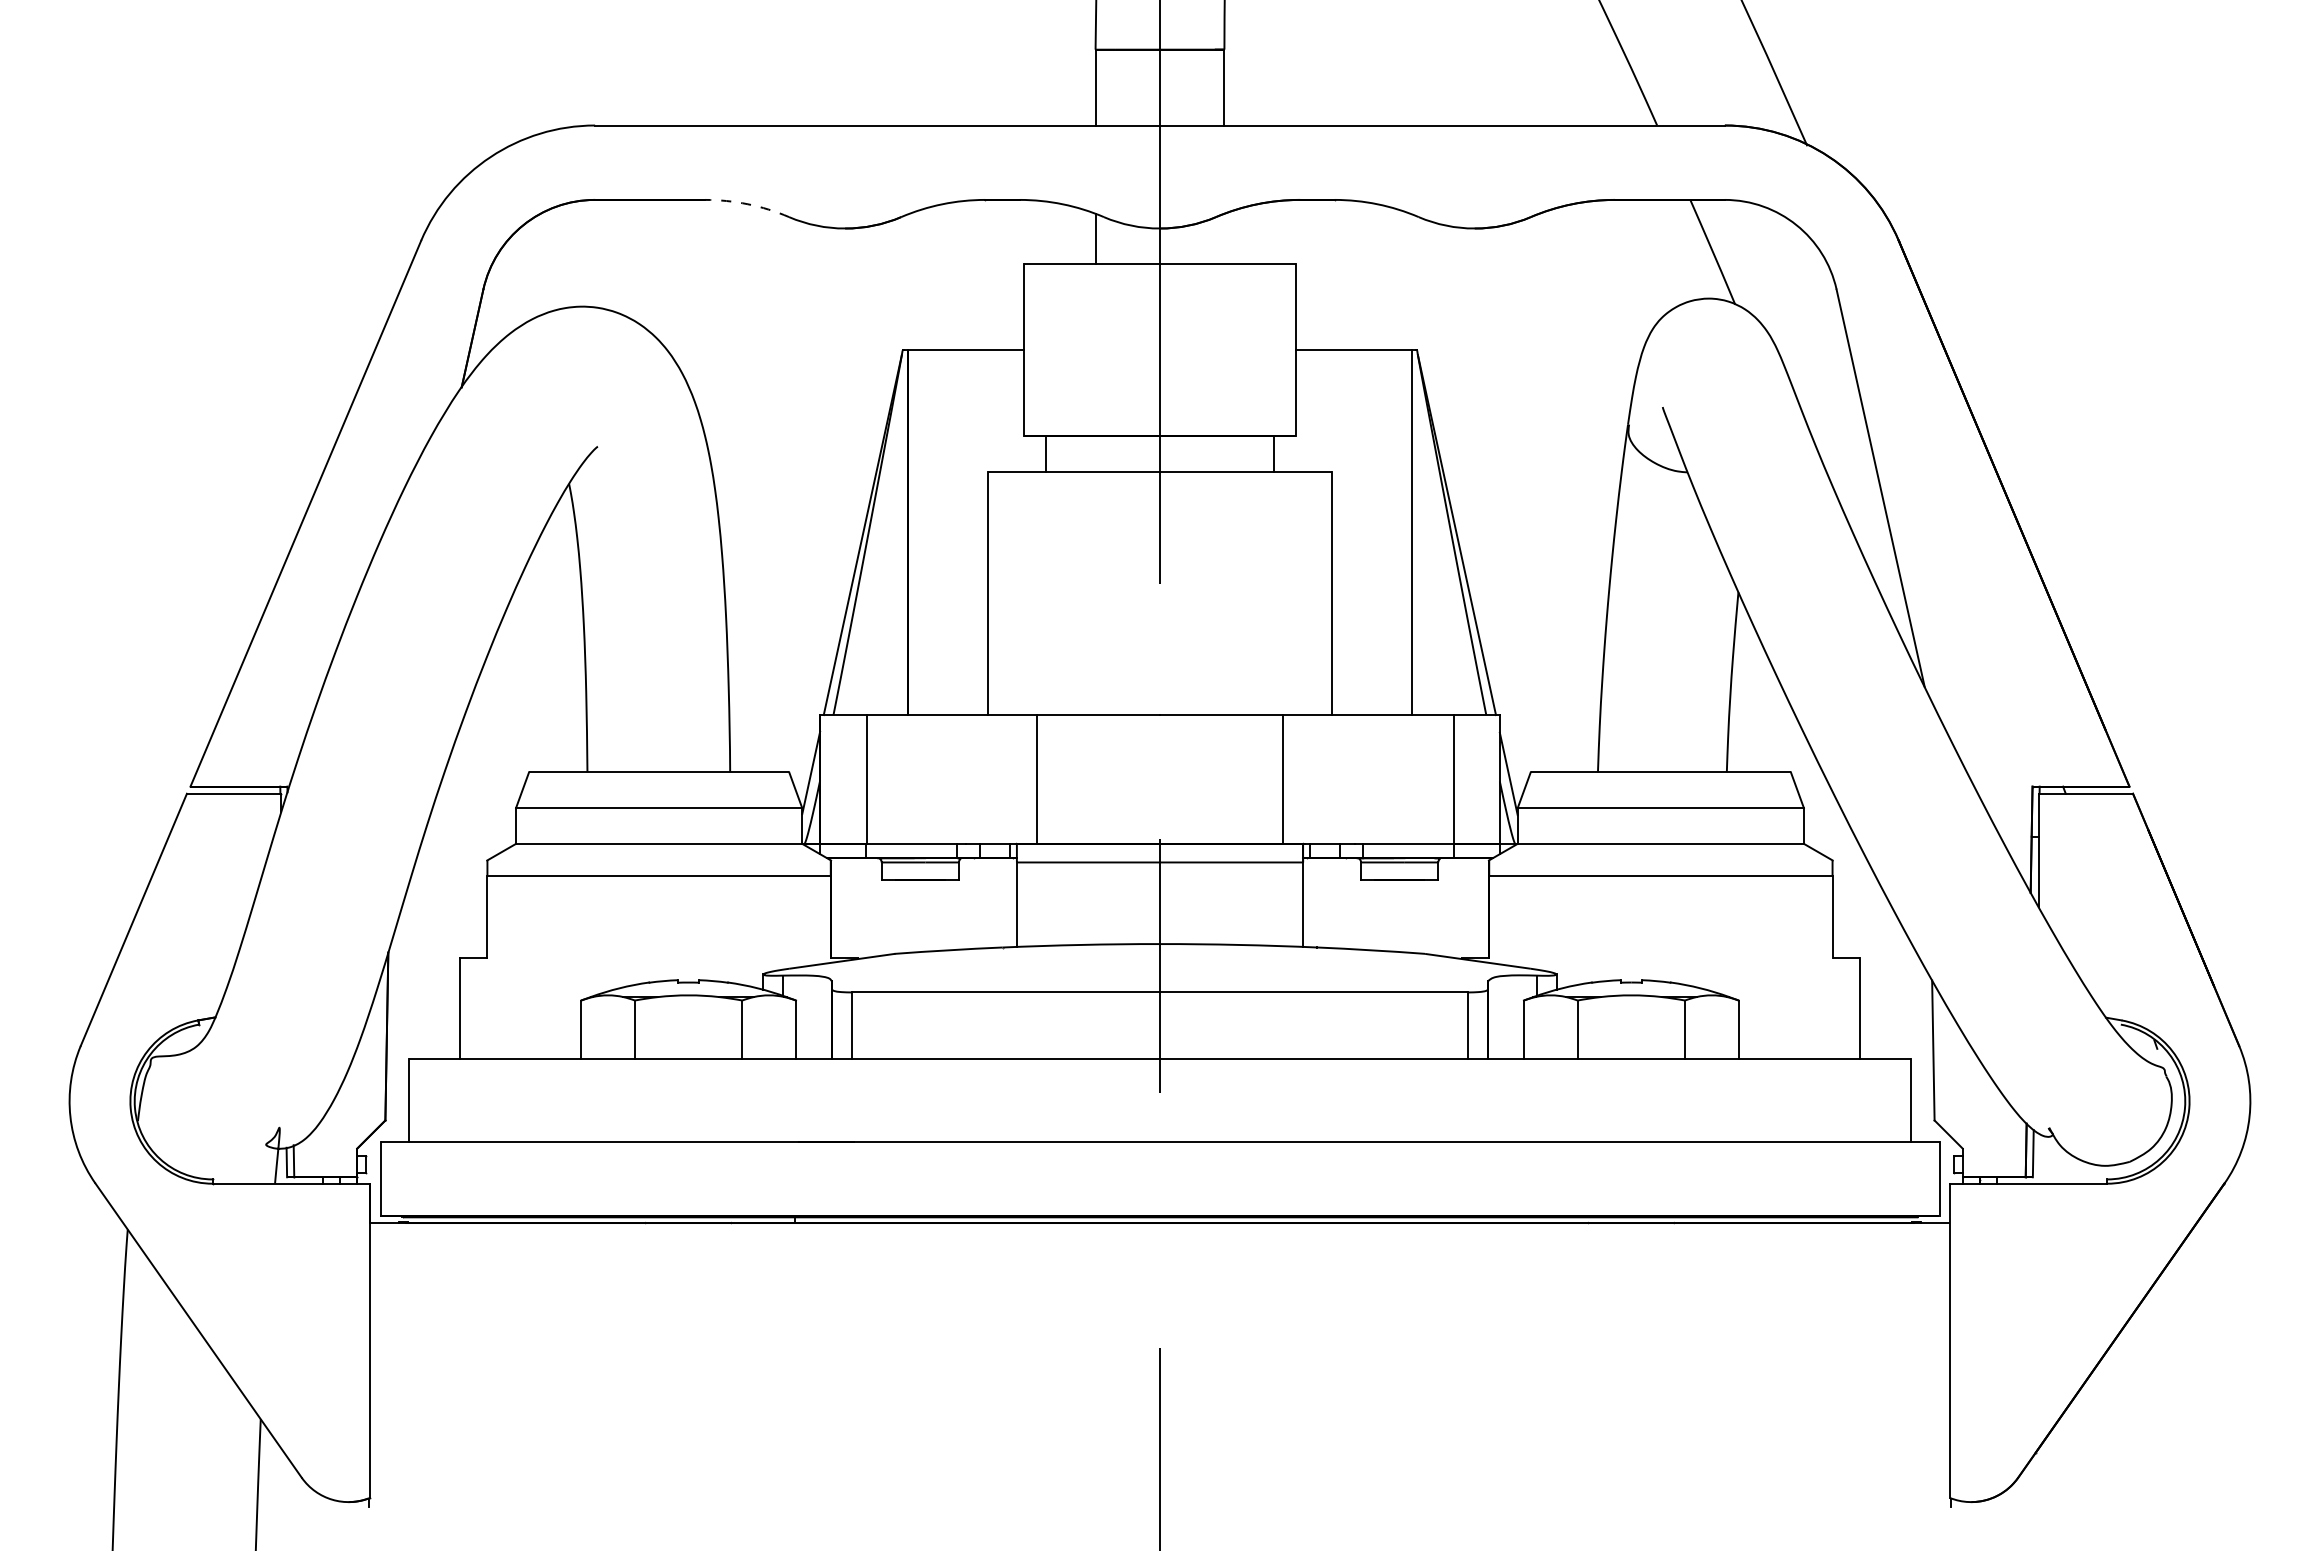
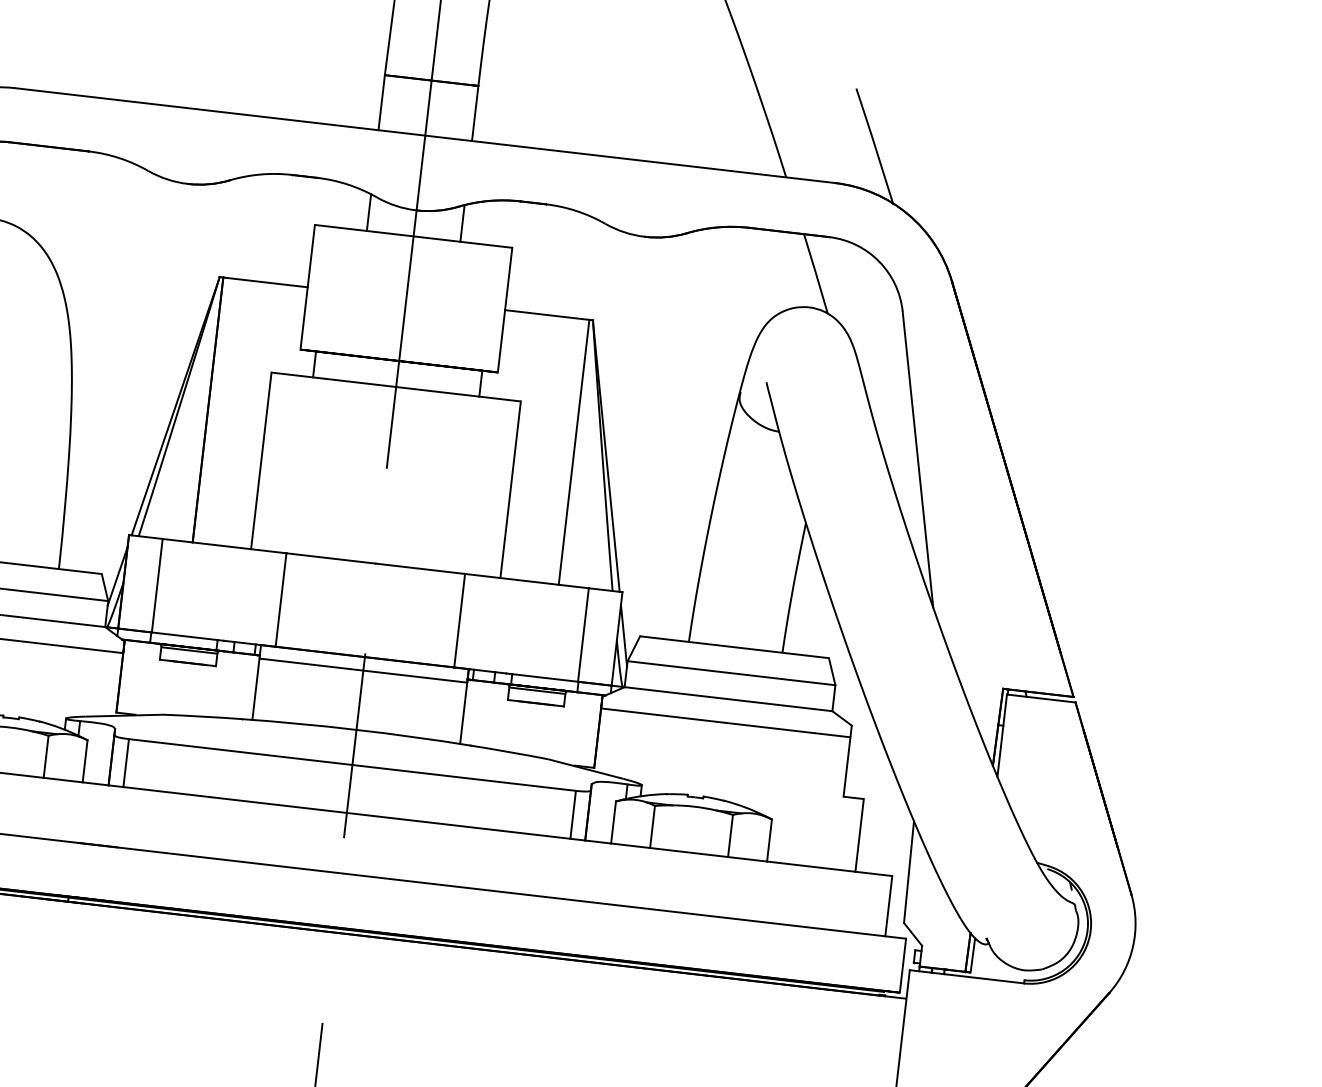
arc: (747, 204) -> (119, 158), dashed -> solid
line: (1224, 238) -> (462, 223), added

